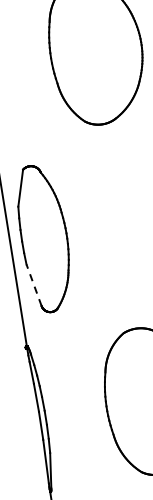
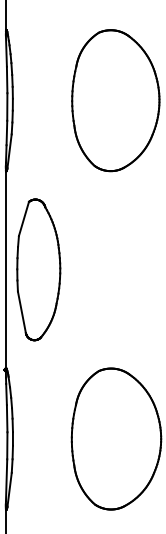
line: (33, 284) -> (21, 311), dashed -> solid

